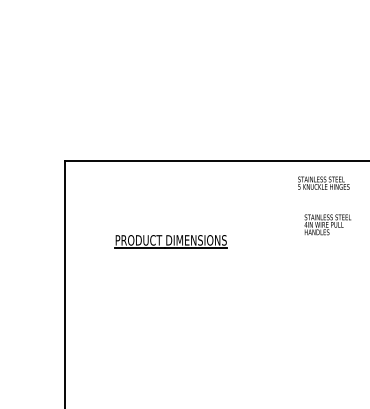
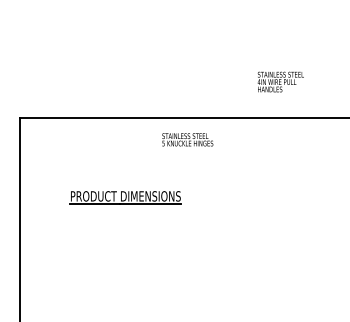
text: (323, 182) -> (187, 139), moved
text: (327, 224) -> (280, 81), moved

